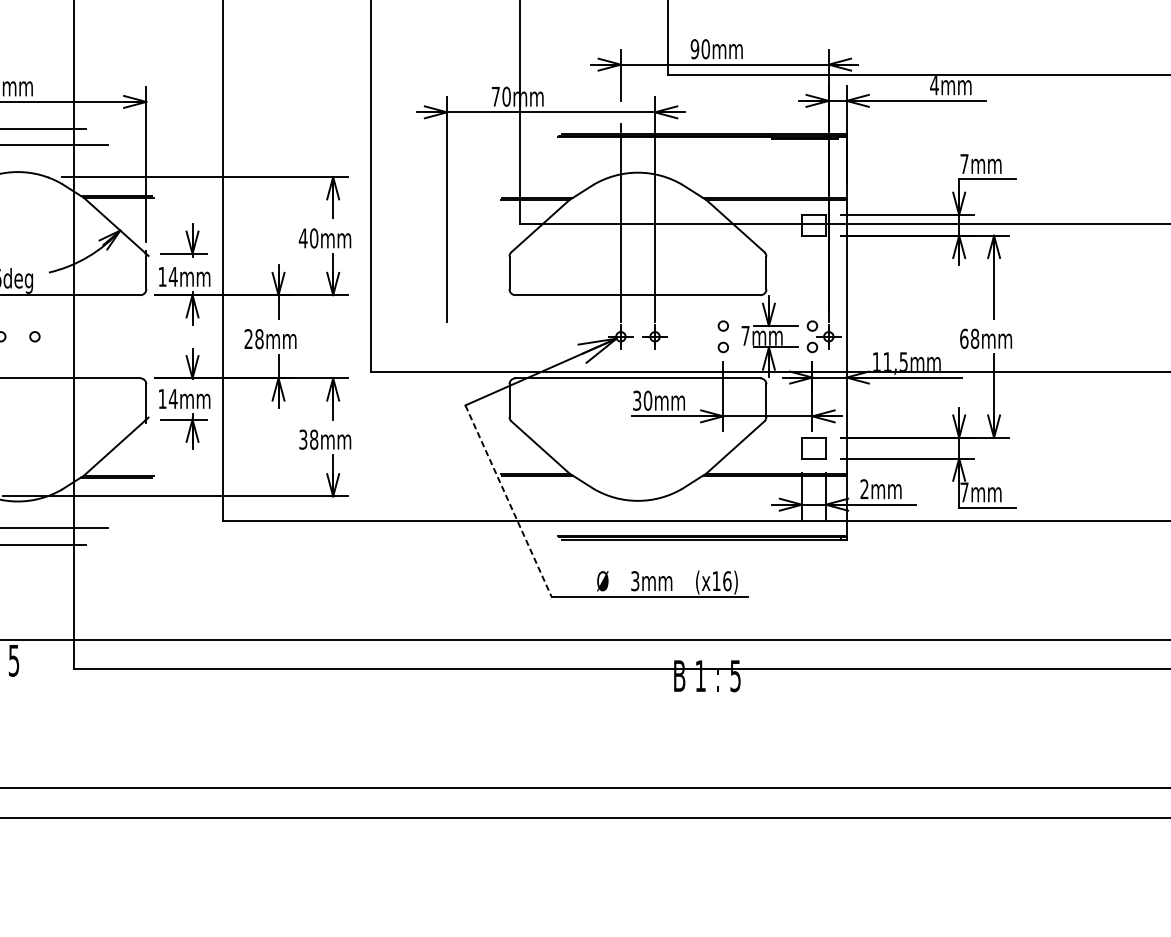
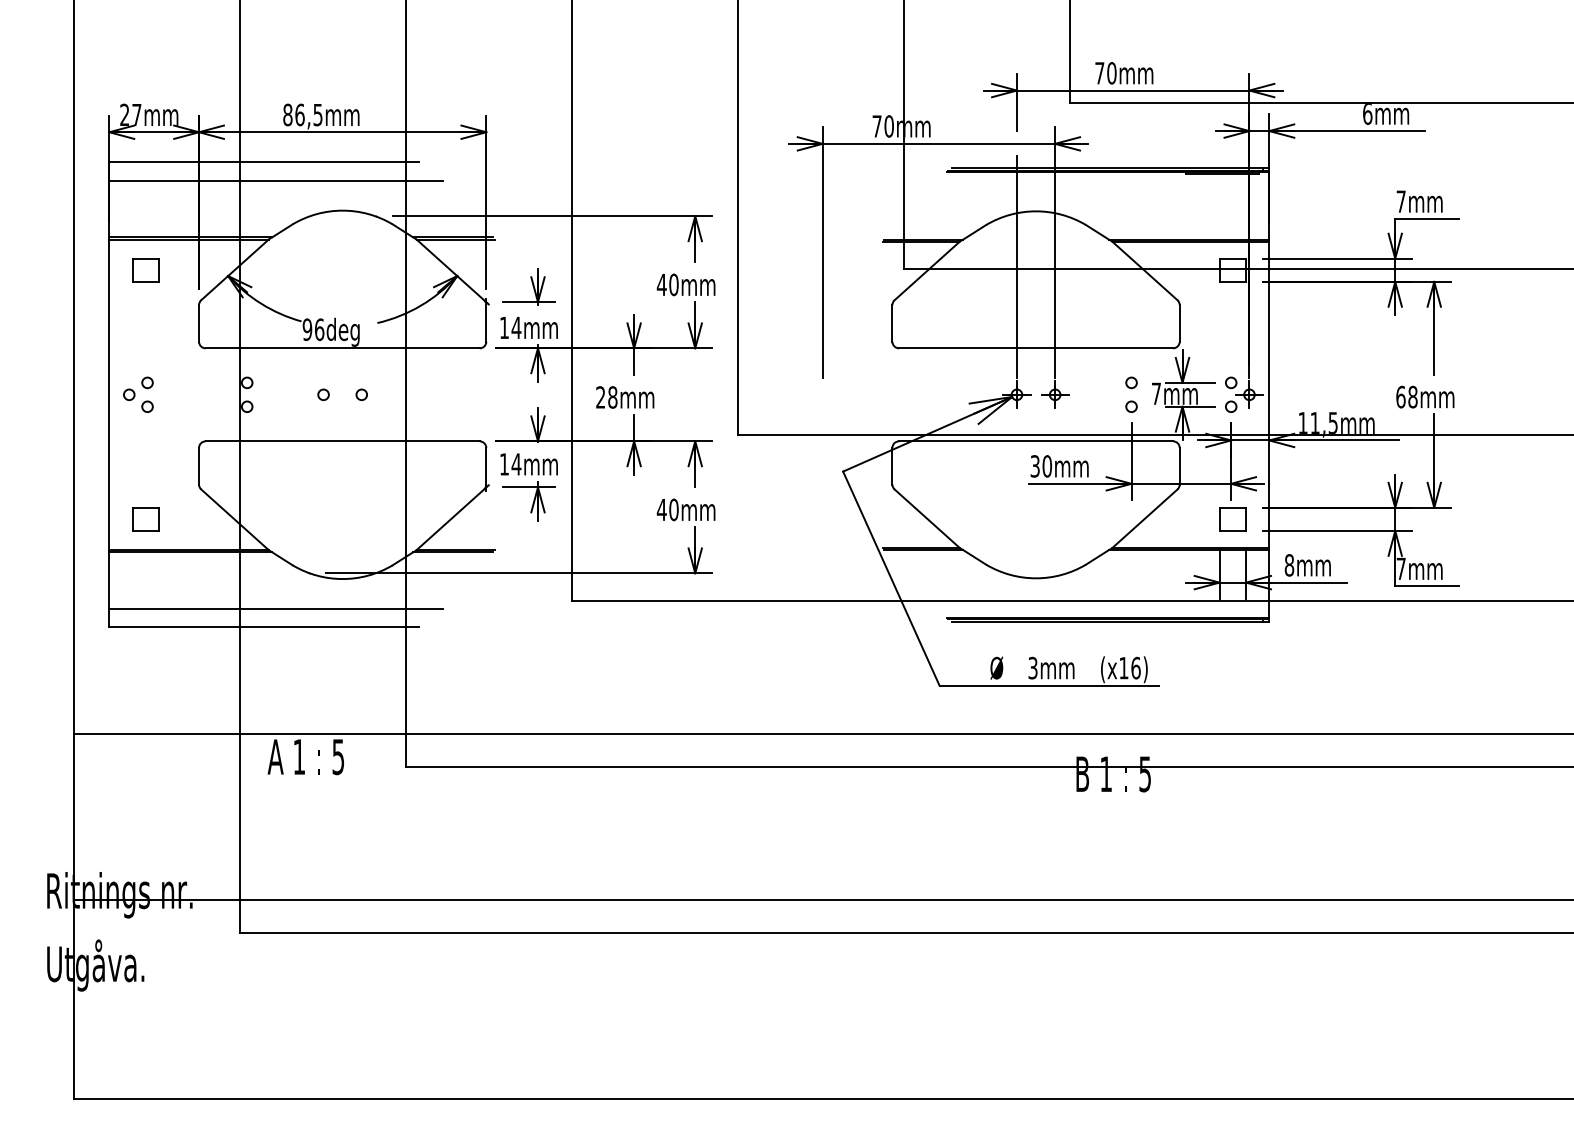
text: (694, 49) -> (1099, 73), 90mm -> 70mm
text: (934, 86) -> (1367, 114), 4mm -> 6mm
text: (308, 439) -> (667, 509), 38mm -> 40mm
text: (864, 489) -> (1289, 565), 2mm -> 8mm
line: (508, 501) -> (891, 579), dashed -> solid

